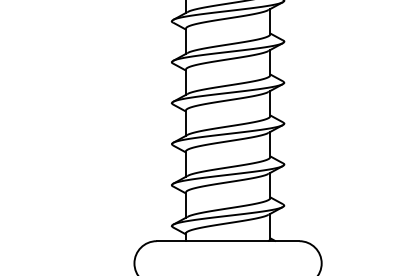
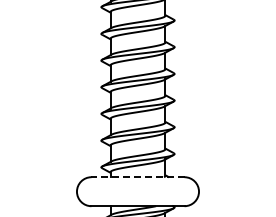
line: (227, 241) -> (137, 177), solid -> dashed

